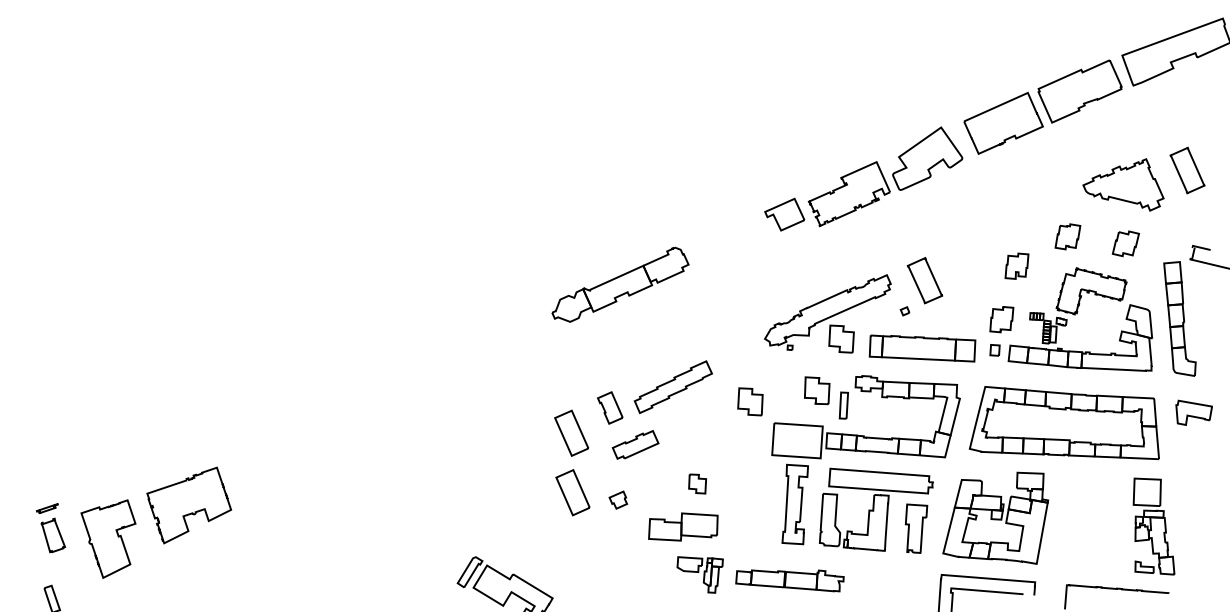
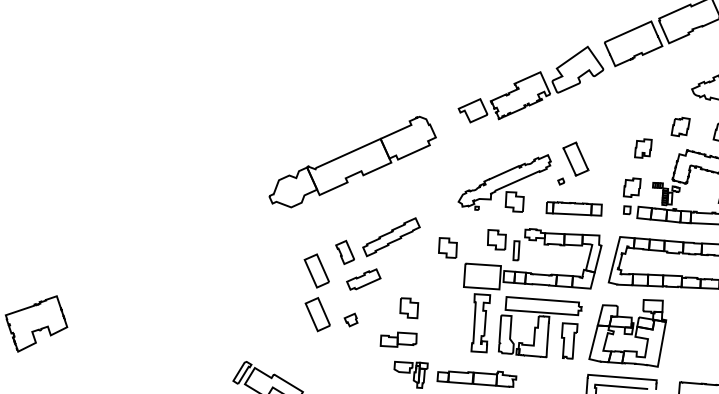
part: (620, 284) -> (352, 161), size x1.67
part: (922, 348) -> (574, 208), size x0.71
part: (697, 483) -> (409, 307), size x1.43
part: (682, 526) -> (398, 339), size x0.71

